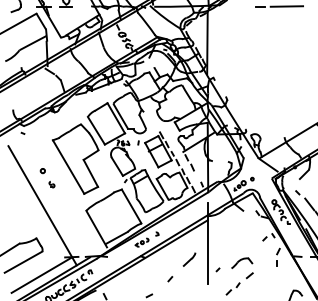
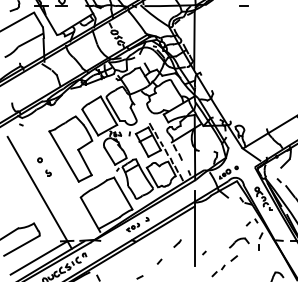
line: (286, 6) -> (268, 5), removed
part: (189, 259) -> (177, 243), size x0.6
part: (242, 262) -> (239, 242), moved

